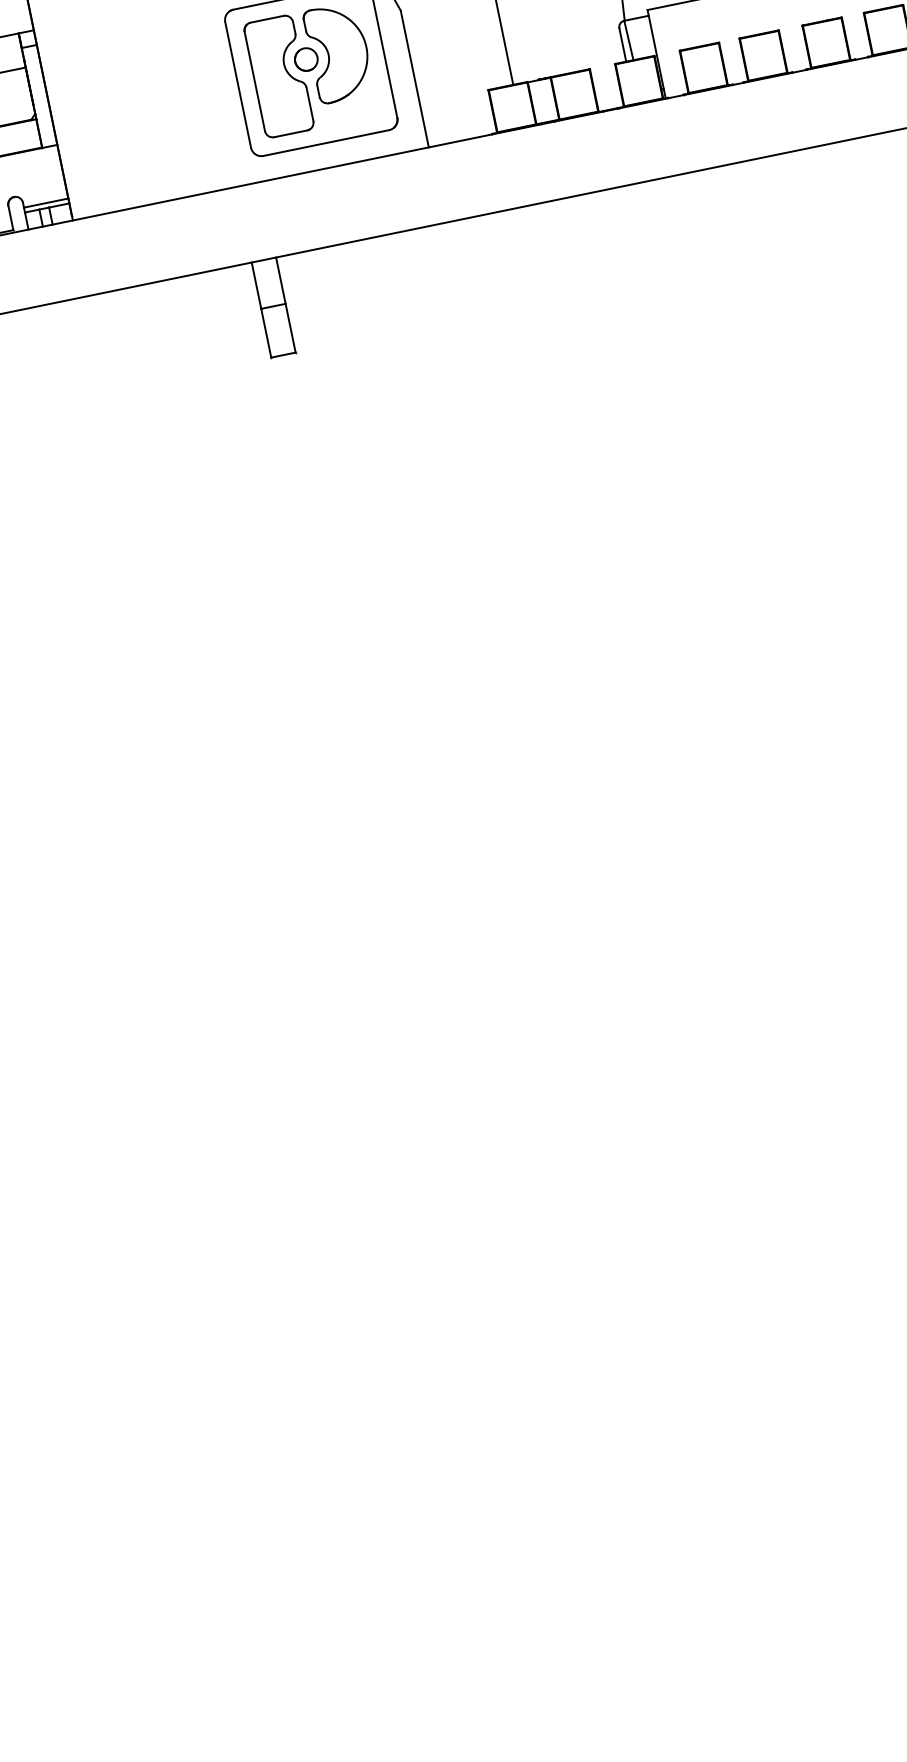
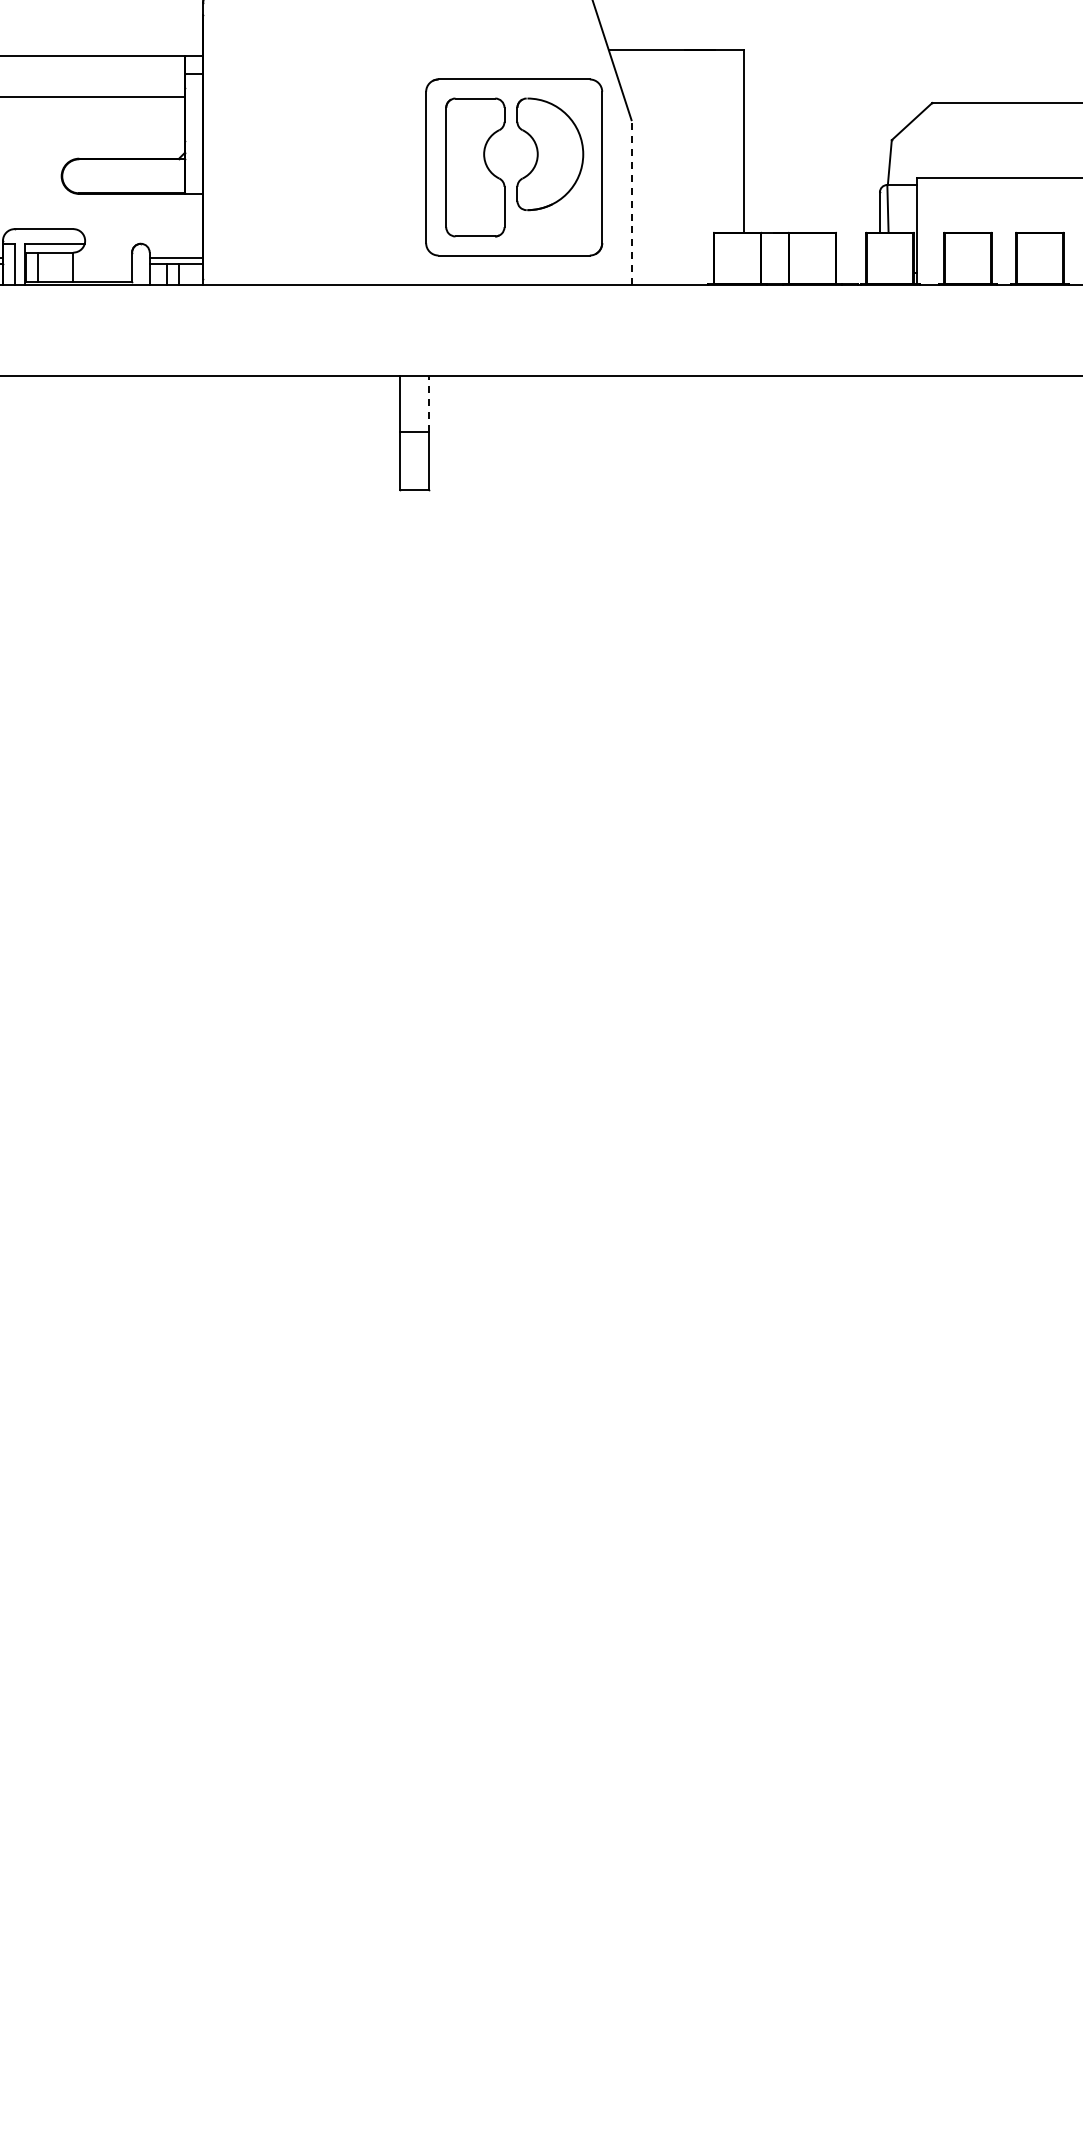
part: (306, 59) -> (510, 154), removed
line: (414, 78) -> (631, 202), solid -> dashed
line: (281, 280) -> (429, 403), solid -> dashed

